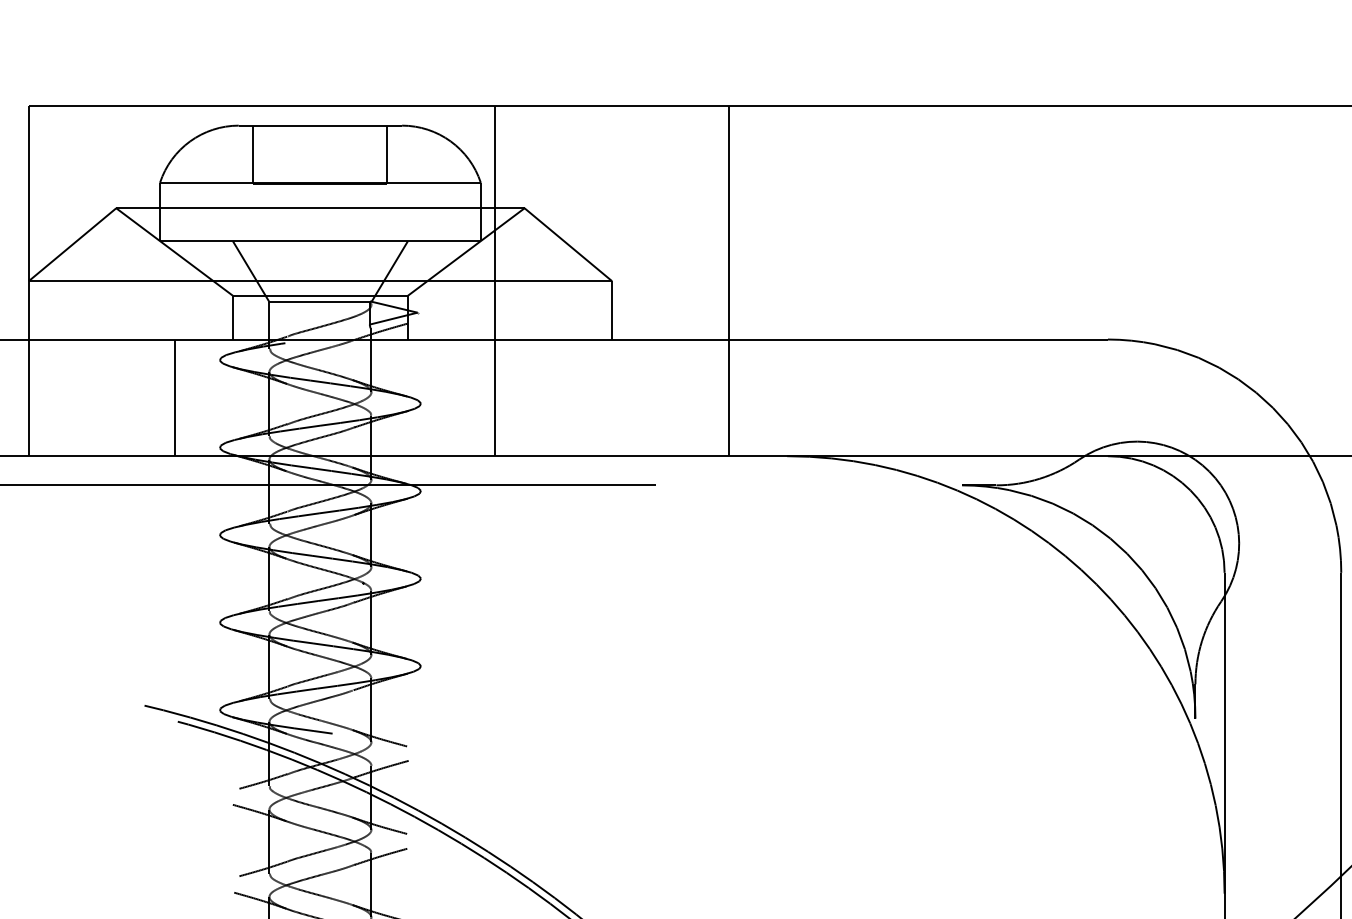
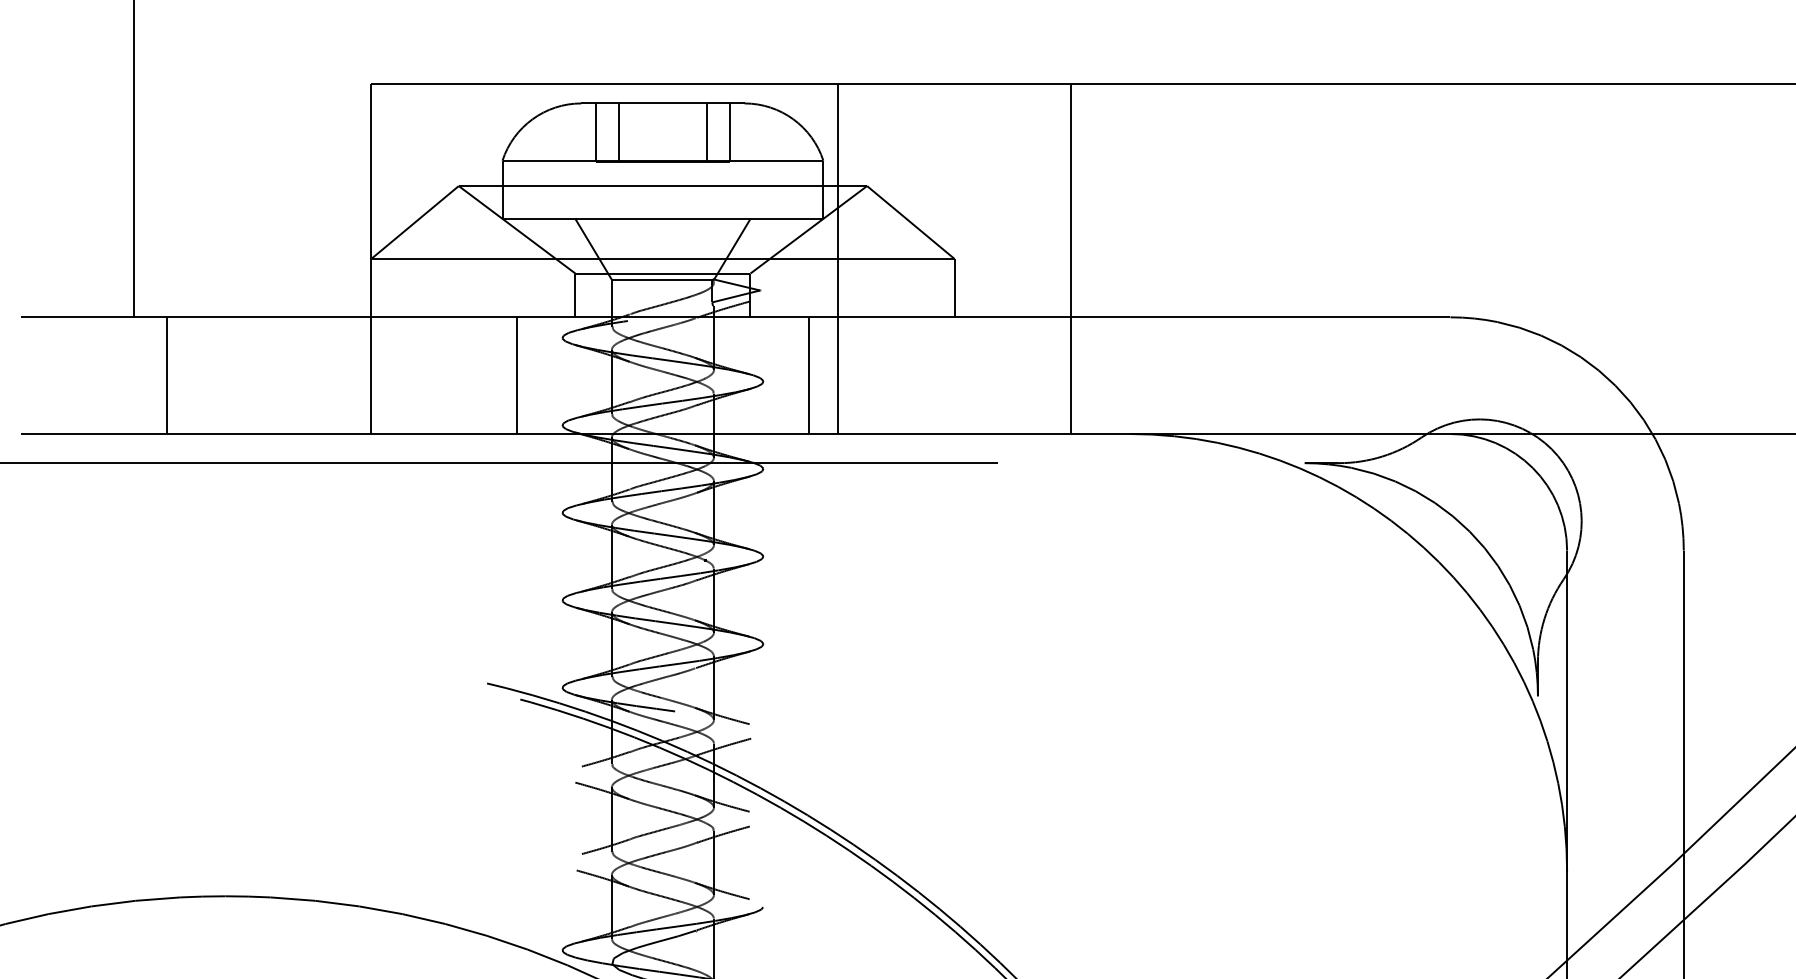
line: (276, 154) -> (619, 132), added
line: (363, 154) -> (706, 132), added
line: (465, 397) -> (808, 375), added

